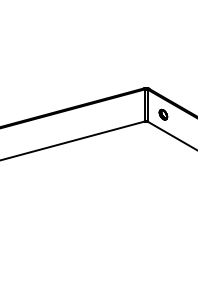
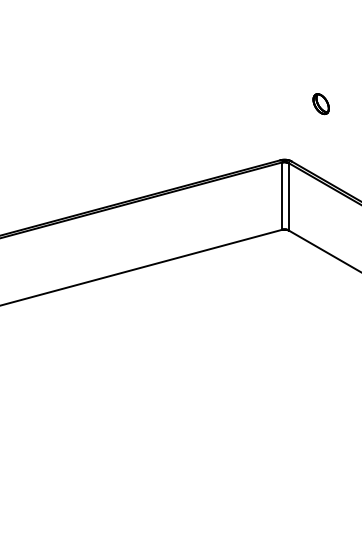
part: (163, 114) -> (321, 103), moved

